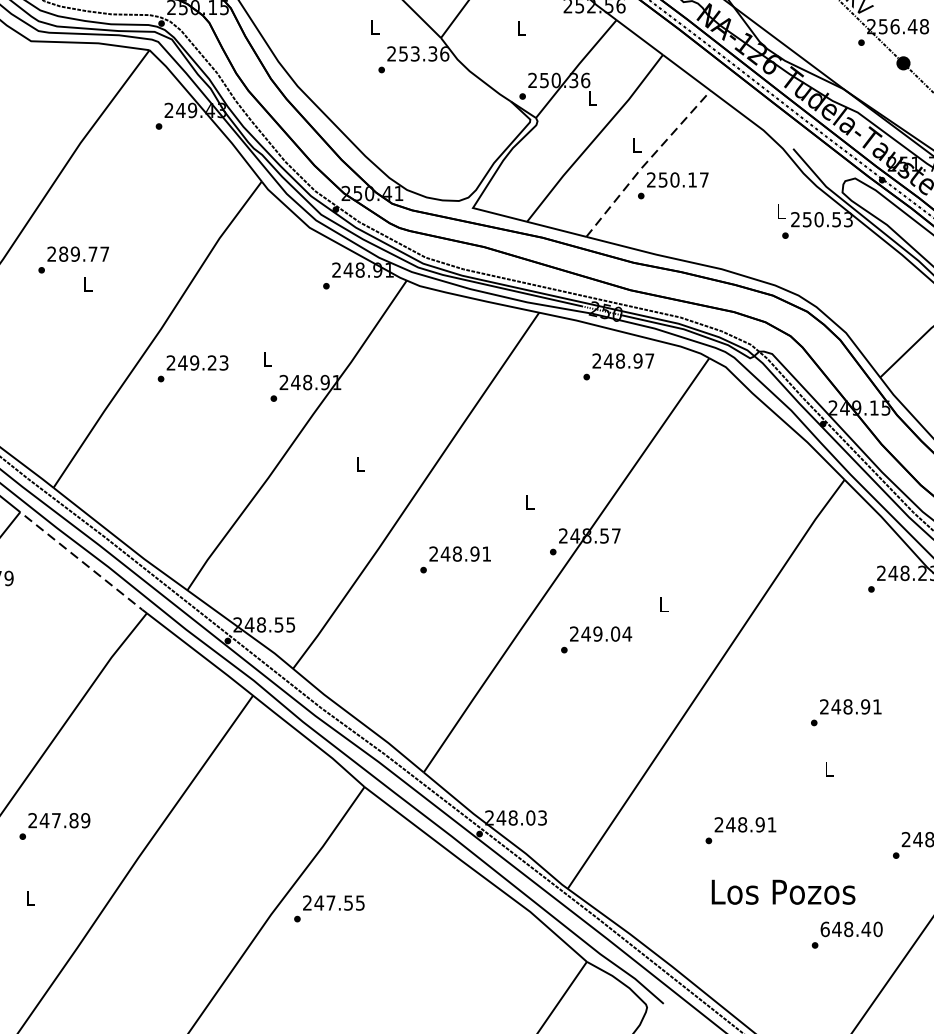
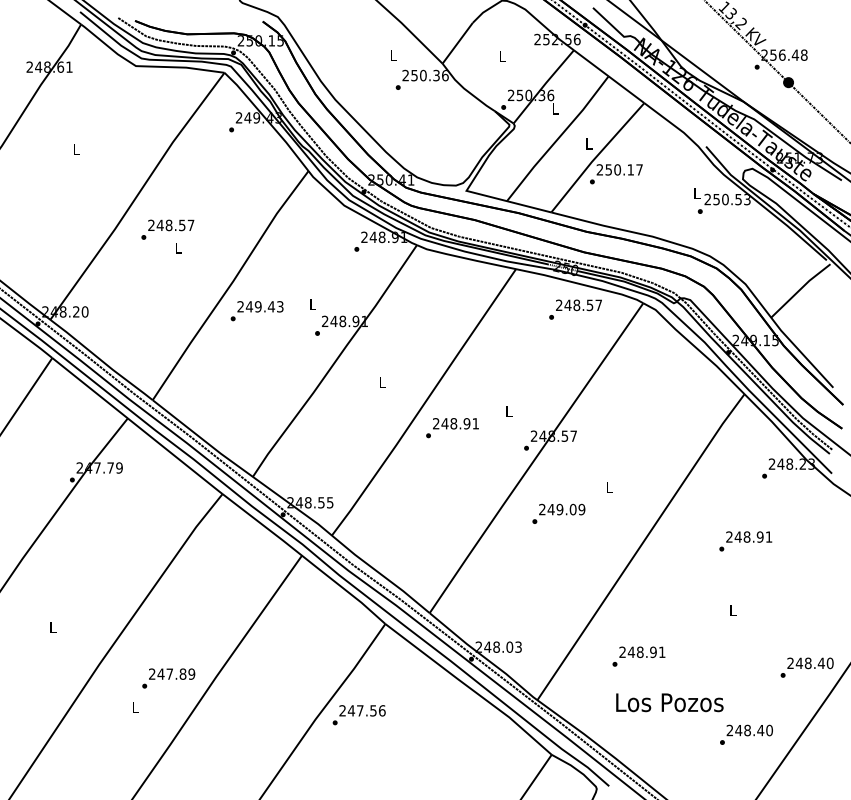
text: (415, 53) -> (423, 75), 253.36 -> 250.36
line: (646, 162) -> (596, 156), dashed -> solid
text: (77, 254) -> (170, 225), 289.77 -> 248.57
text: (637, 359) -> (589, 304), 248.97 -> 248.57
text: (212, 362) -> (271, 306), 249.23 -> 249.43
text: (455, 560) -> (452, 428), moved
line: (83, 563) -> (175, 456), dashed -> solid
text: (626, 633) -> (581, 509), 249.04 -> 249.09
text: (845, 712) -> (745, 541), moved
text: (54, 826) -> (168, 678), moved
text: (740, 830) -> (638, 656), moved
text: (783, 891) -> (669, 702), moved
text: (360, 902) -> (382, 710), 247.55 -> 247.56
text: (824, 929) -> (729, 730), 648.40 -> 248.40

